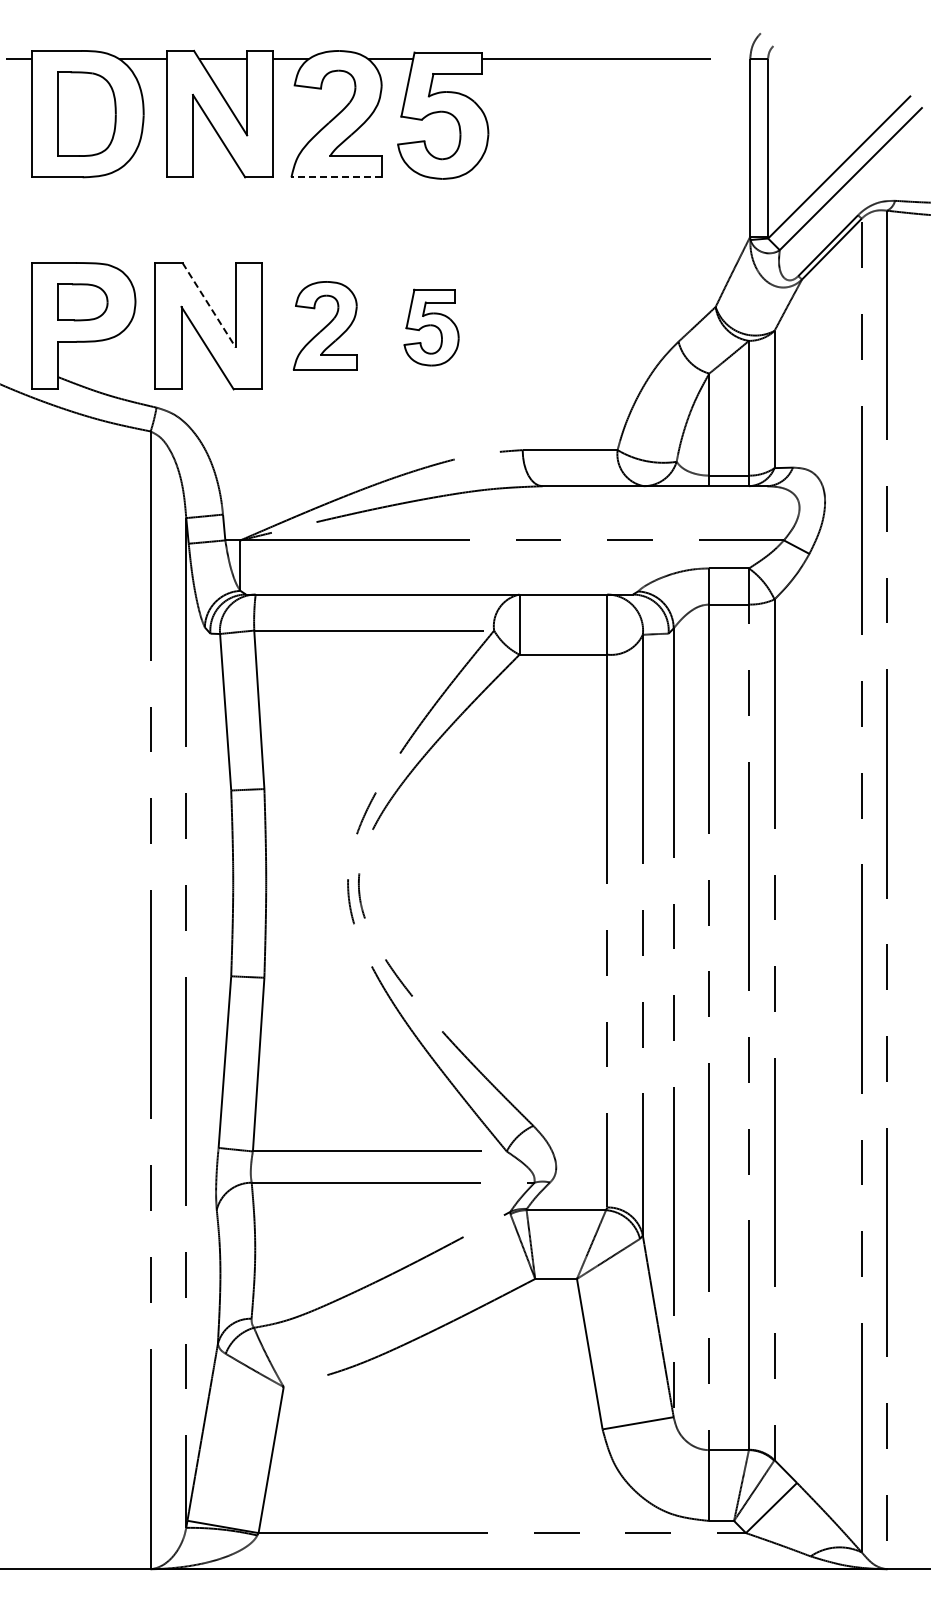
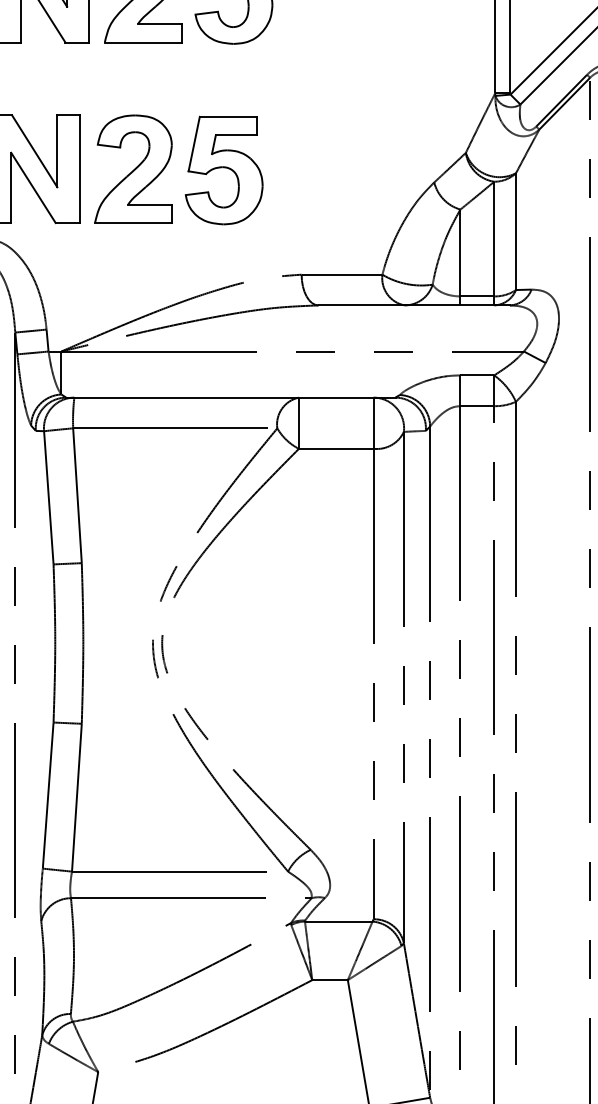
line: (336, 177) -> (143, 42), dashed -> solid
line: (209, 305) -> (35, 151), dashed -> solid
part: (325, 325) -> (133, 168), size x1.43
part: (431, 327) -> (224, 170), size x1.67

